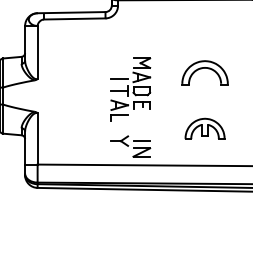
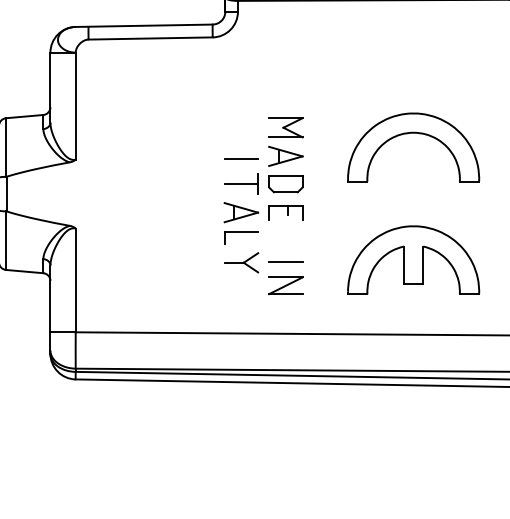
part: (204, 72) -> (412, 146), size x1.43
part: (204, 128) -> (412, 259), size x1.67
part: (130, 146) -> (263, 273), moved

